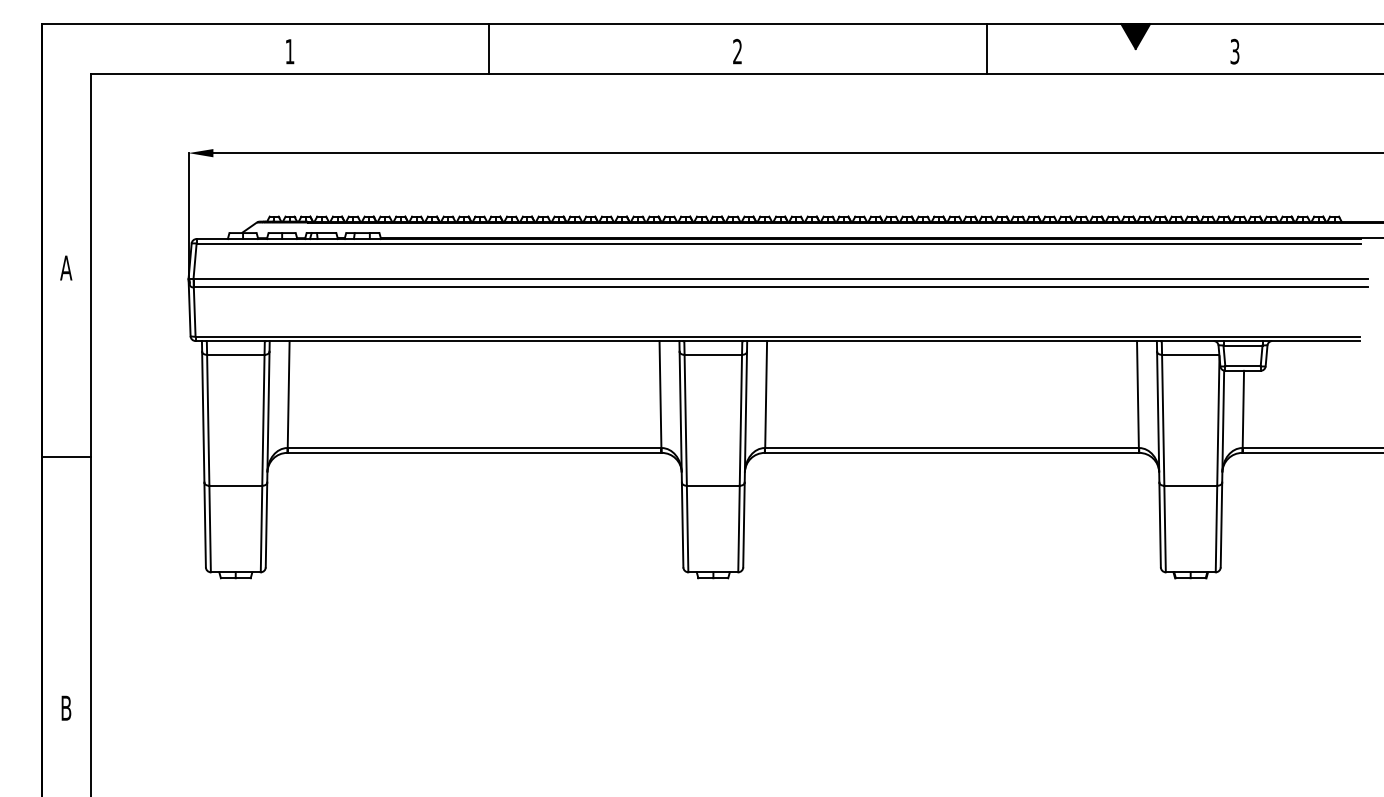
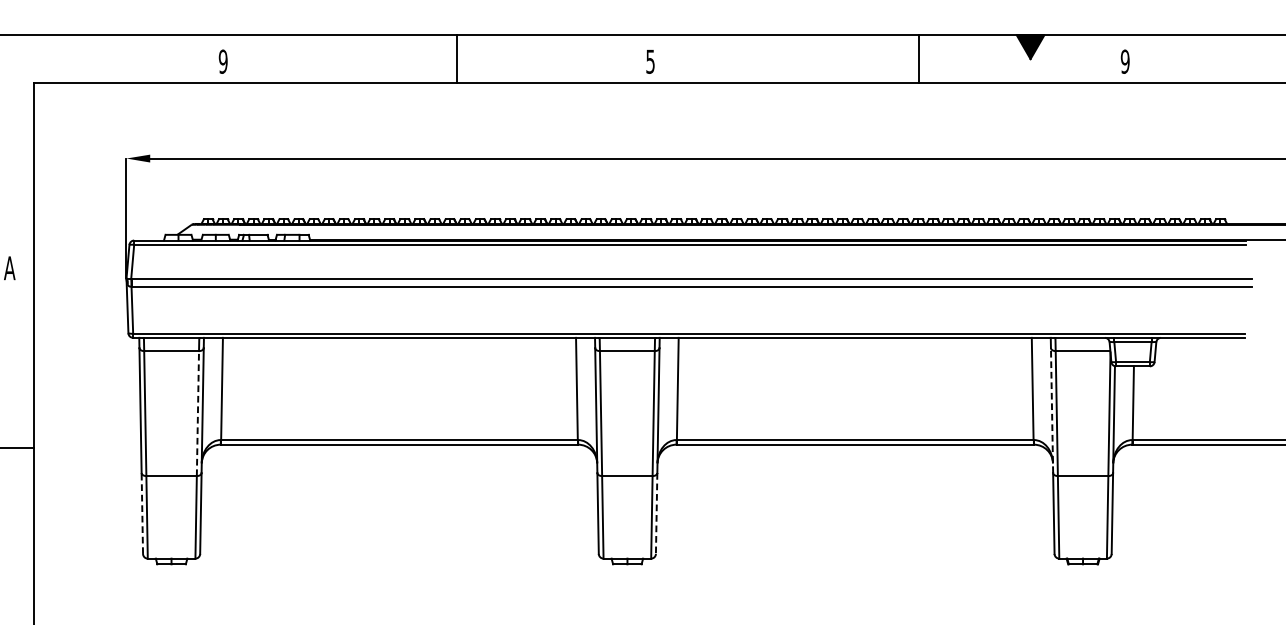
line: (489, 48) -> (457, 58), moved
line: (986, 48) -> (918, 58), moved
text: (289, 51) -> (222, 61), 1 -> 9
text: (737, 51) -> (650, 61), 2 -> 5
text: (1234, 51) -> (1124, 61), 3 -> 9
line: (1158, 416) -> (1052, 409), solid -> dashed
line: (263, 419) -> (198, 412), solid -> dashed
line: (205, 524) -> (142, 513), solid -> dashed
line: (743, 525) -> (656, 513), solid -> dashed

